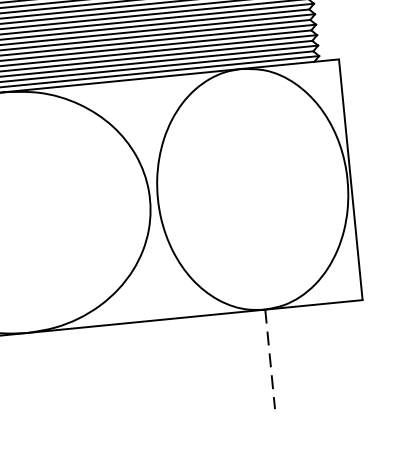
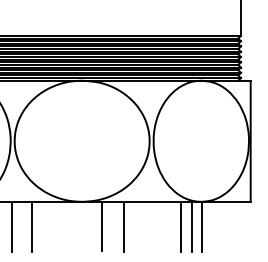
line: (251, 360) -> (192, 226), added
line: (269, 360) -> (201, 227), dashed -> solid
line: (227, 362) -> (180, 226), added
line: (116, 373) -> (124, 226), added
line: (70, 378) -> (101, 226), added

